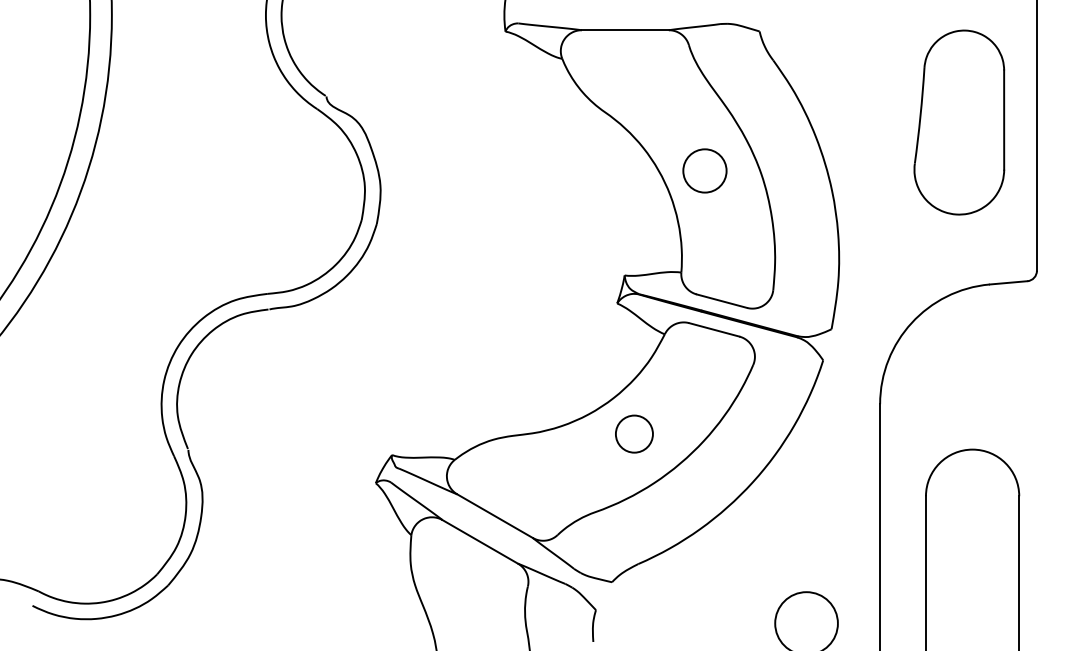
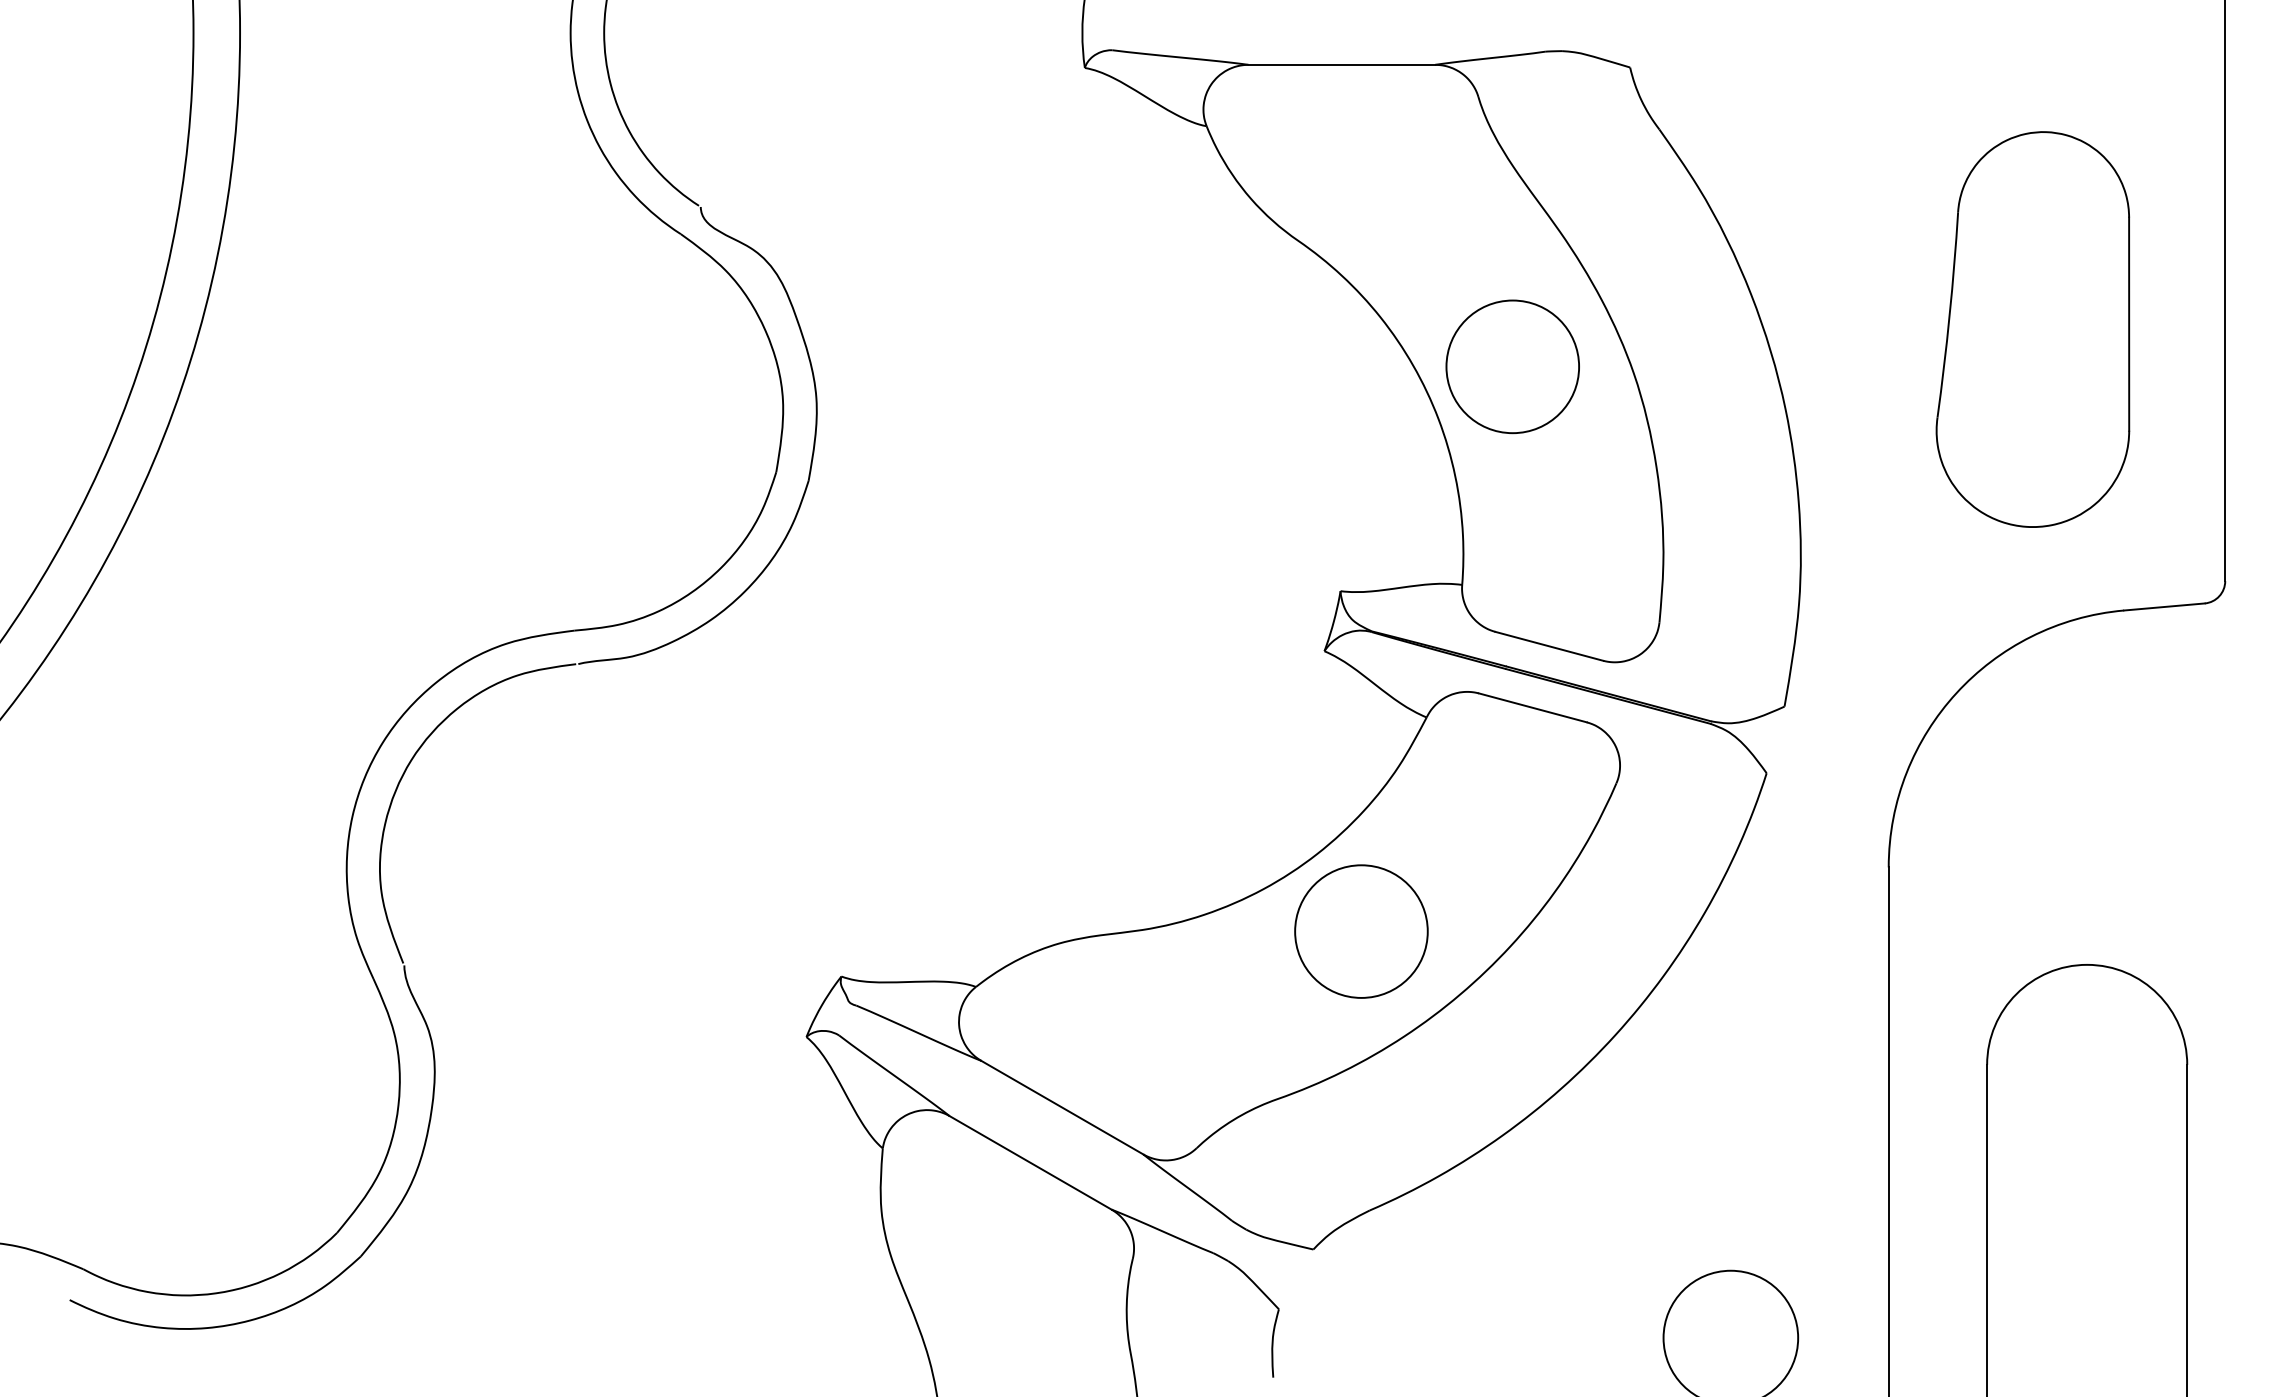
part: (959, 122) -> (2033, 329), moved
circle: (704, 170) -> (1511, 365), size x1.43
circle: (634, 434) -> (1361, 932), size x1.67

